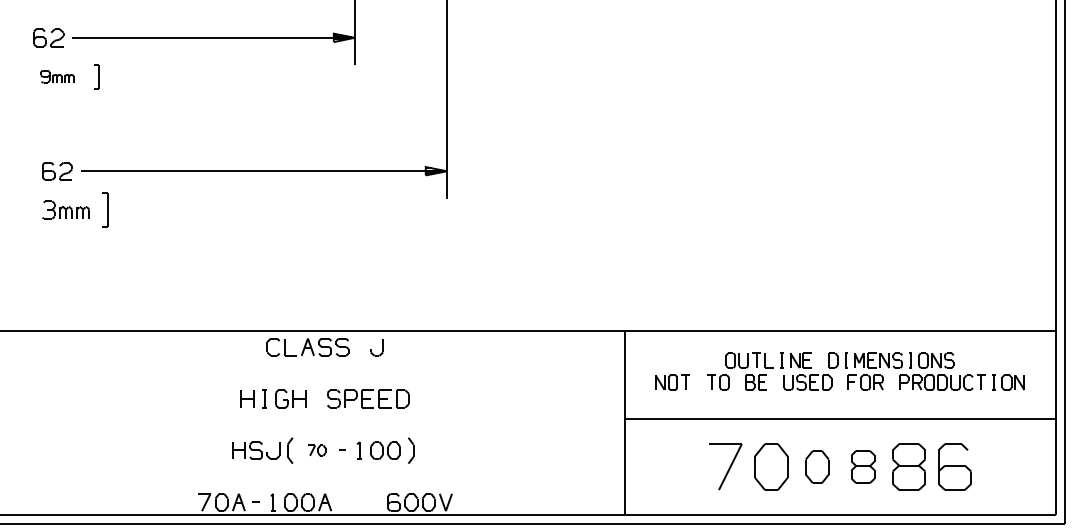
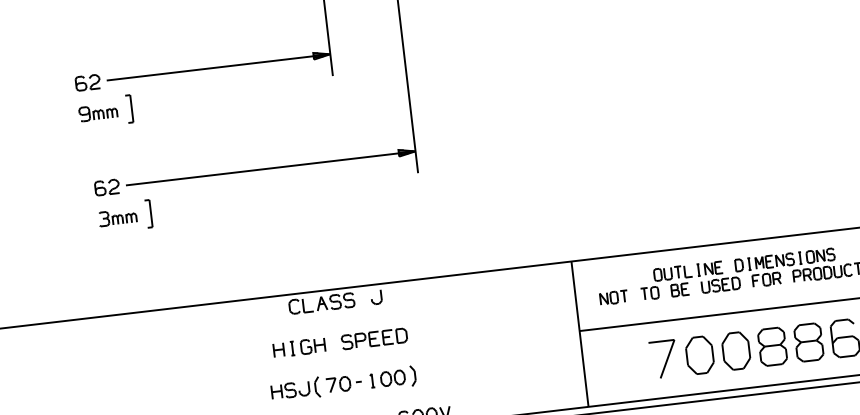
part: (57, 76) -> (98, 112), size x1.43
part: (96, 76) -> (129, 108), size x1.43
part: (316, 450) -> (338, 384), size x1.67
part: (817, 466) -> (736, 350), size x1.43
part: (862, 466) -> (772, 346), size x1.43

